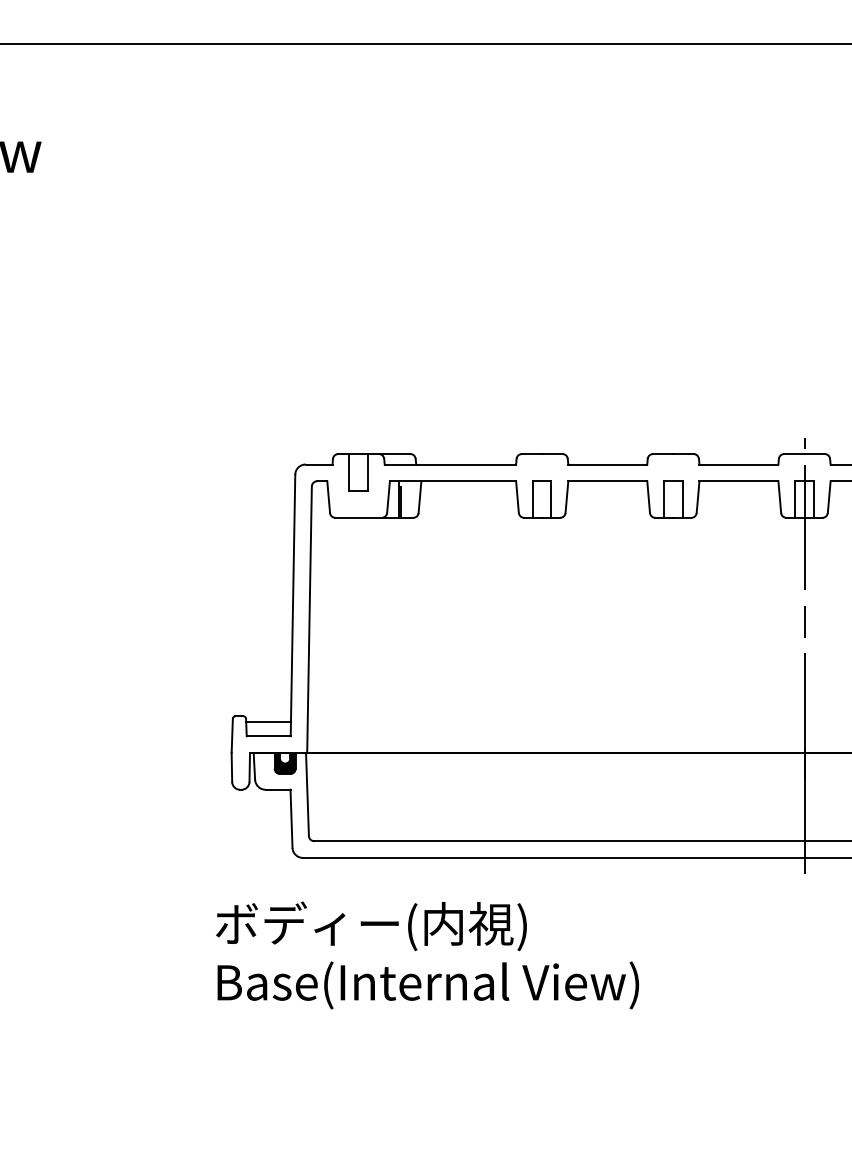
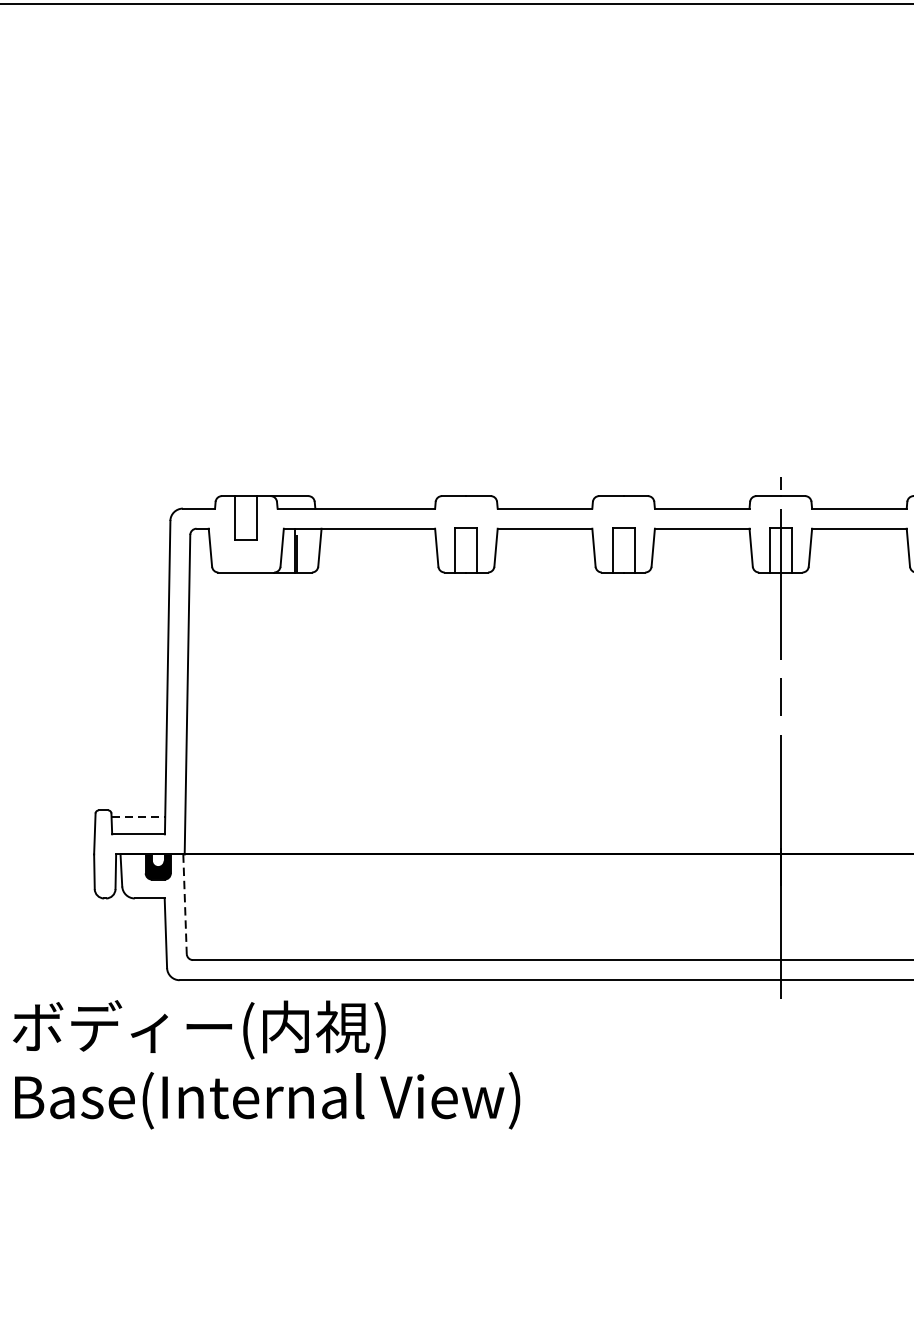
line: (269, 721) -> (139, 816), solid -> dashed
line: (307, 794) -> (185, 904), solid -> dashed
text: (427, 955) -> (266, 1064), moved

